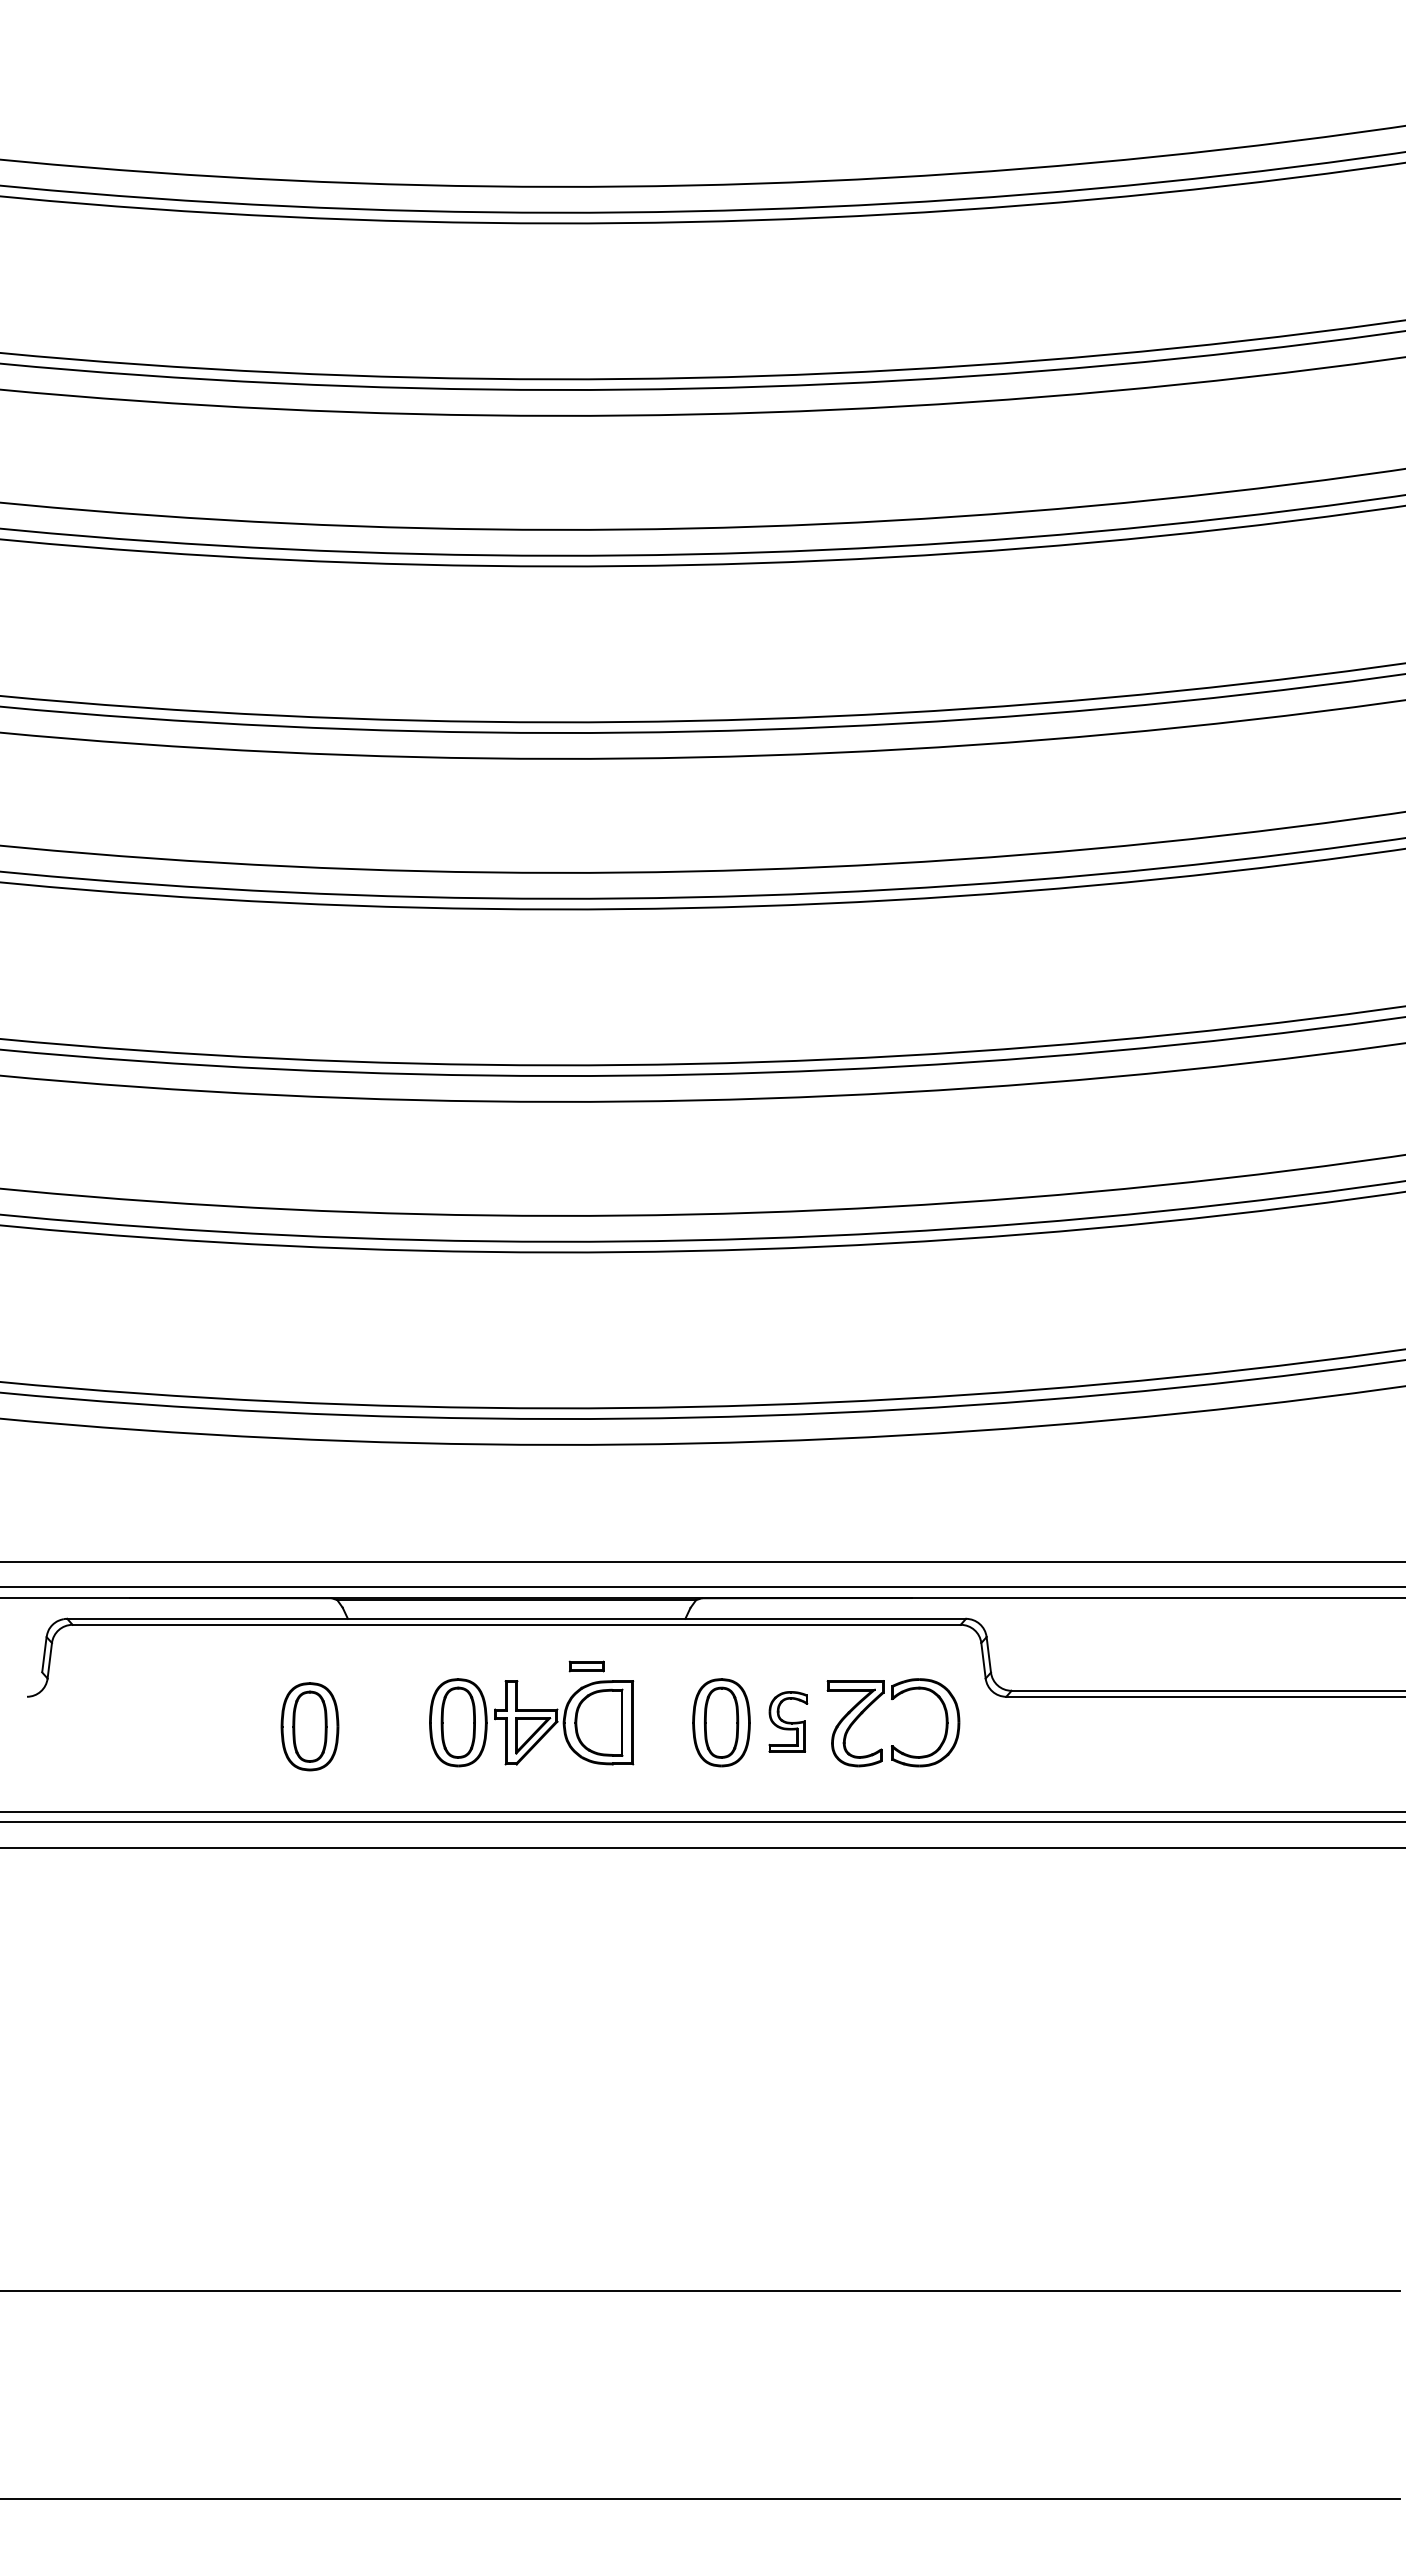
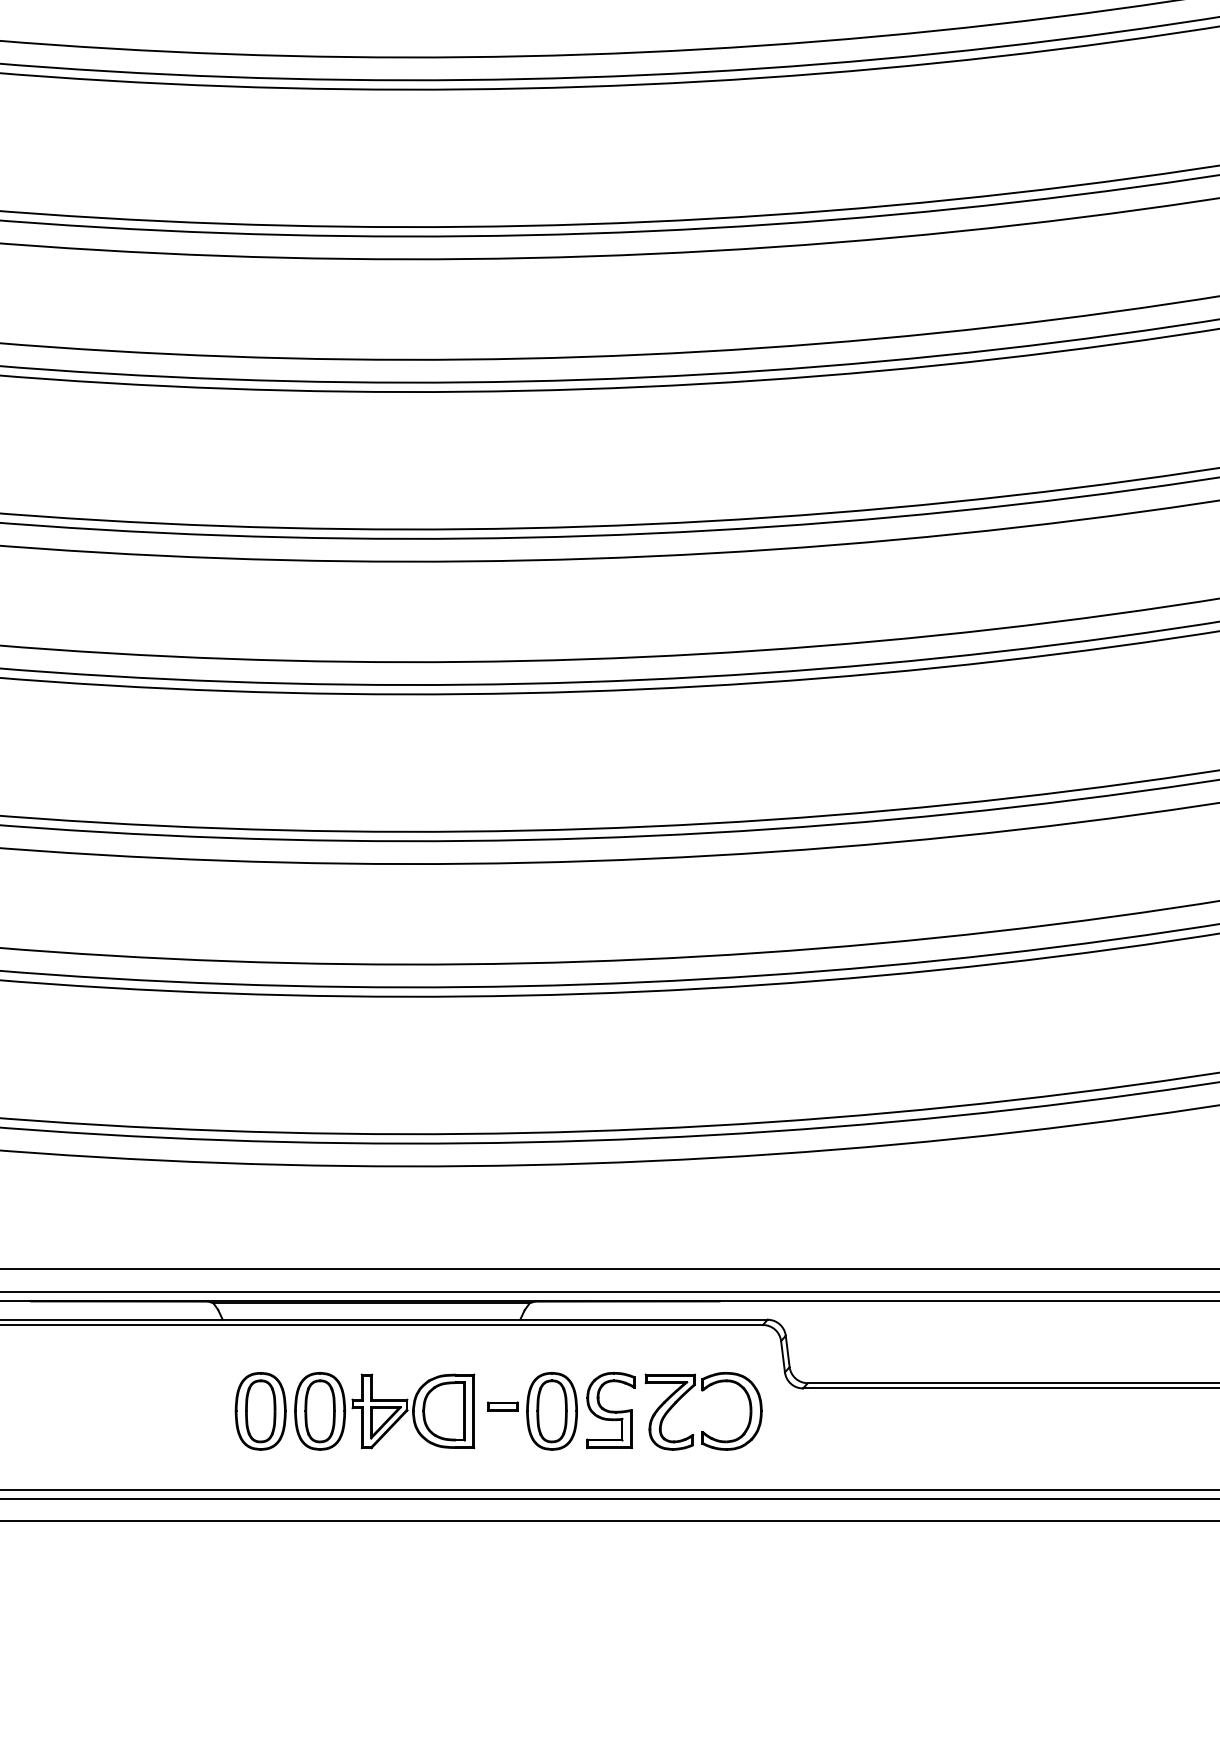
part: (586, 1666) -> (502, 1406), moved
part: (788, 1721) -> (611, 1410), size x1.43
part: (309, 1726) -> (260, 1411), moved

